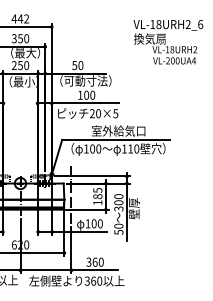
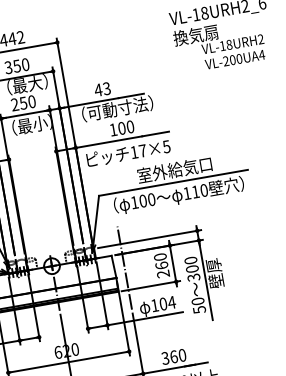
text: (77, 65) -> (102, 89), 50 -> 43
text: (95, 113) -> (138, 151), 20×5 -> 17×5
text: (97, 196) -> (161, 265), 185 -> 260
text: (100, 223) -> (172, 302), 100 -> 104

